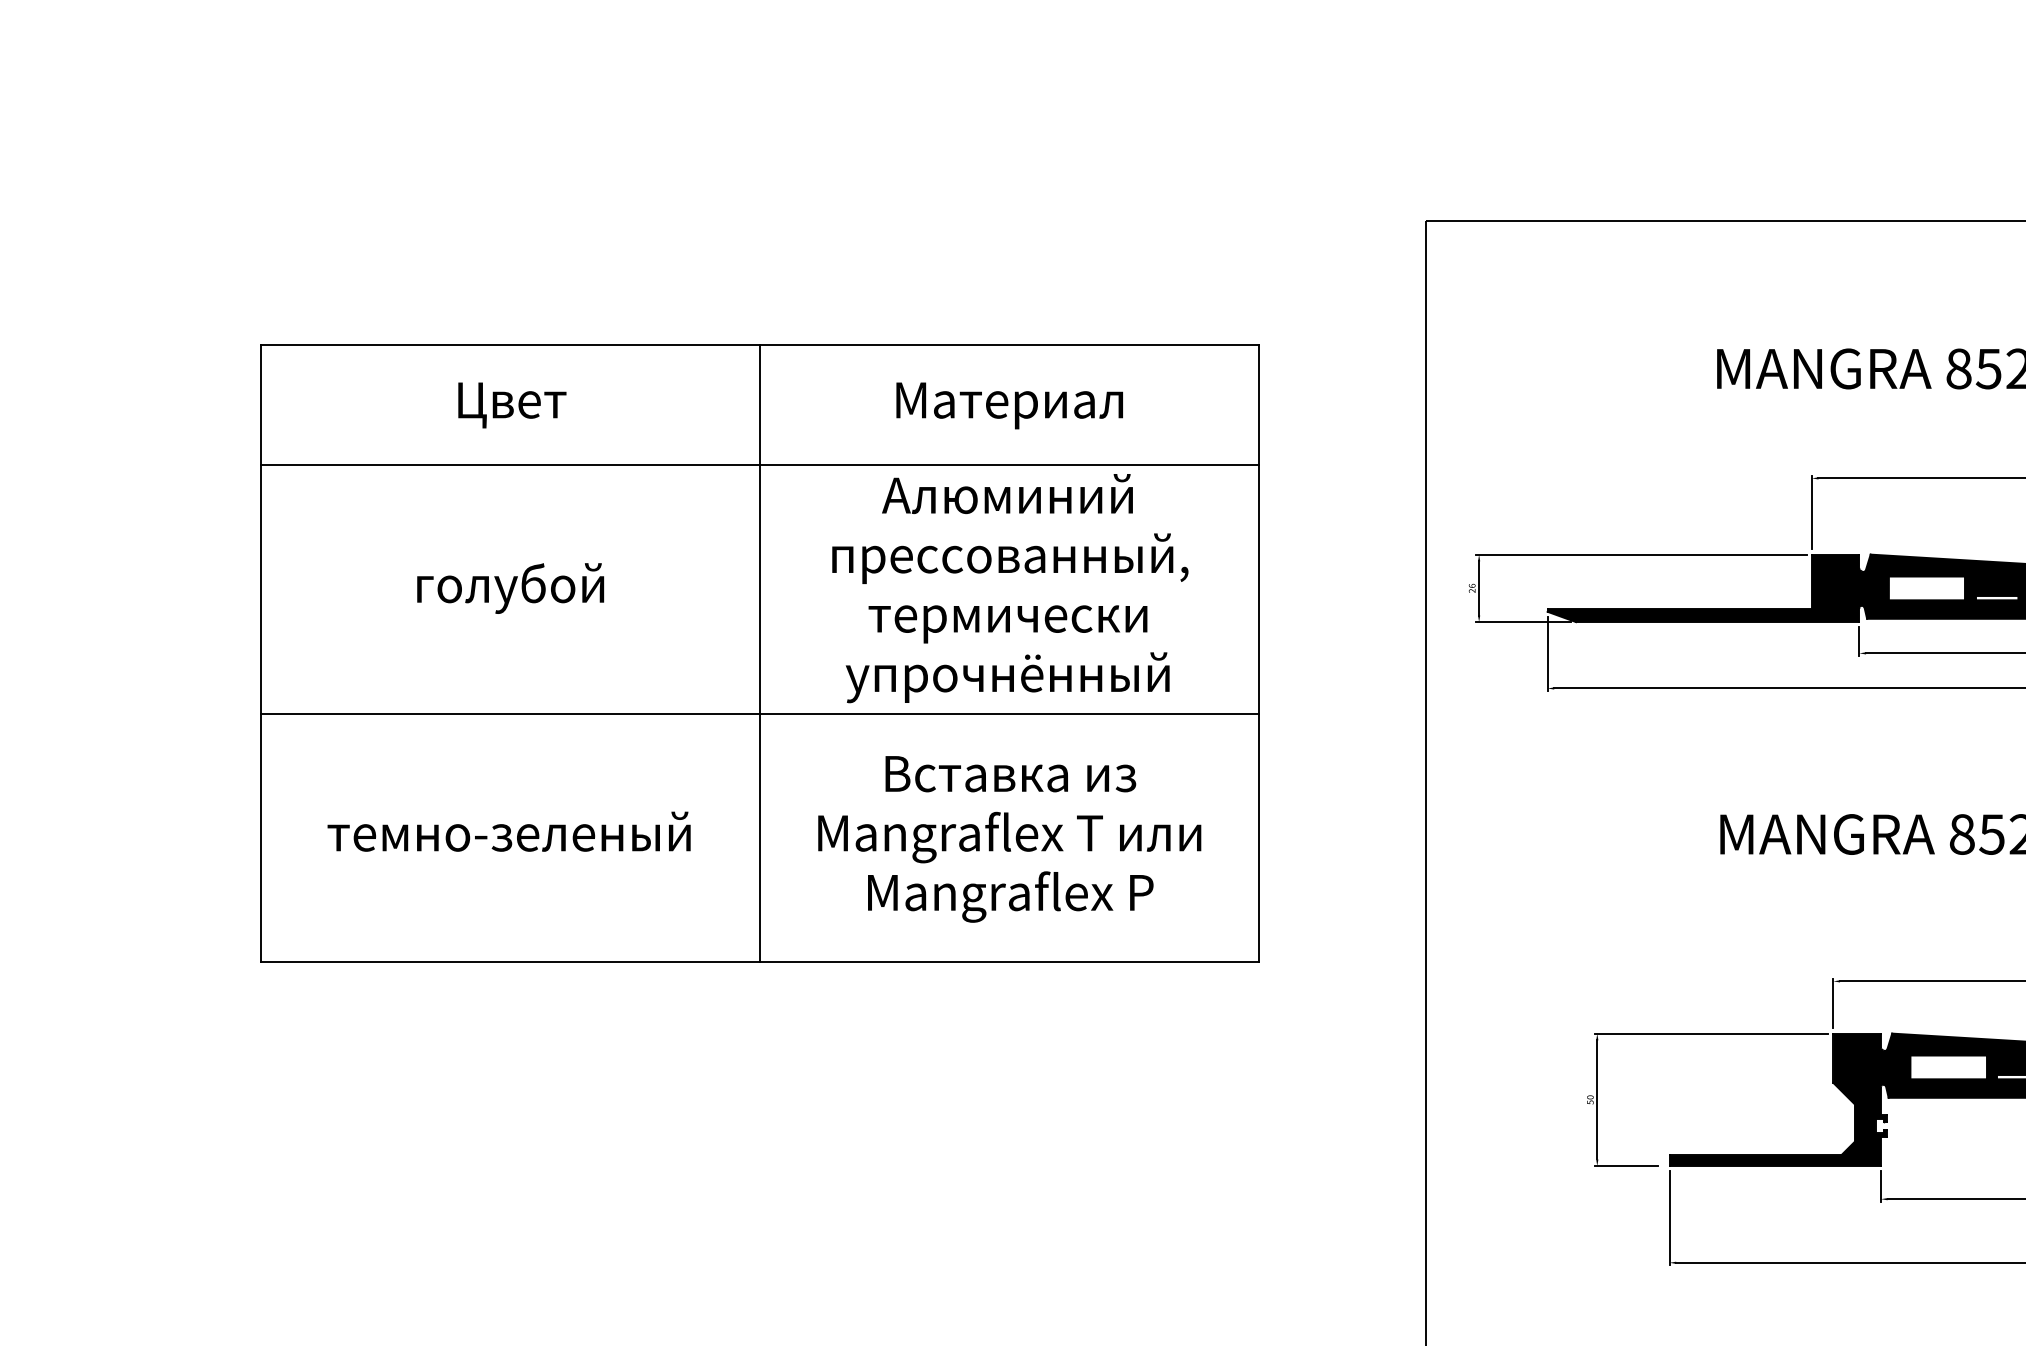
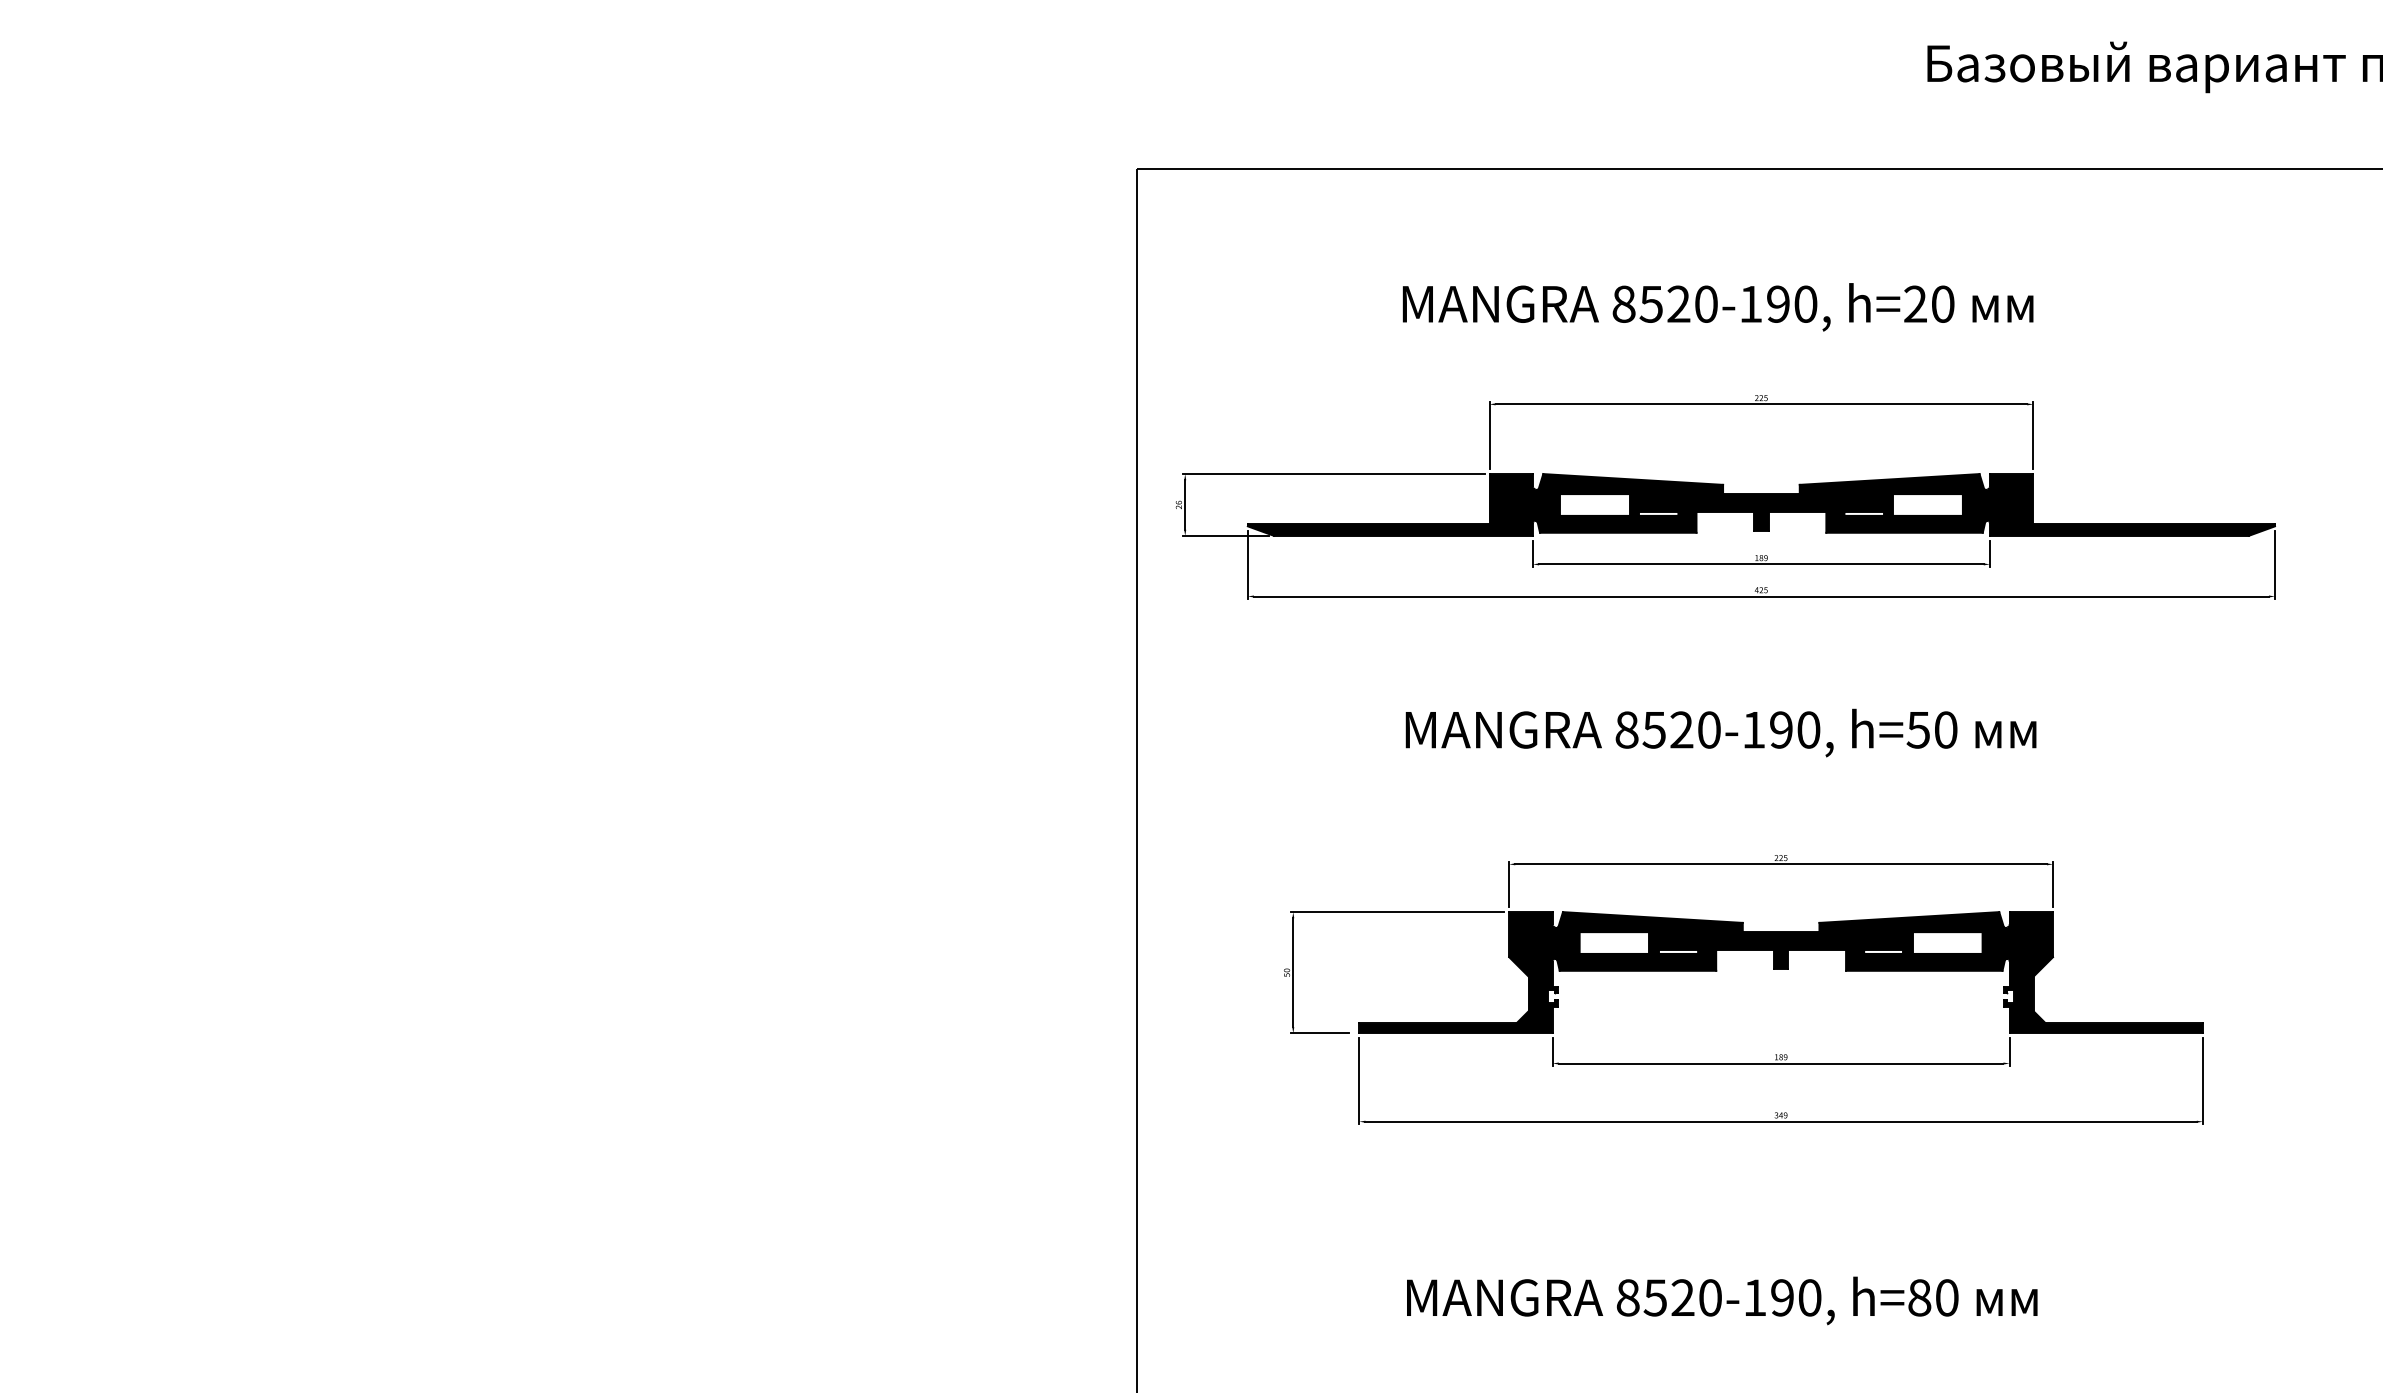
part: (759, 653) -> (527, 564), removed

